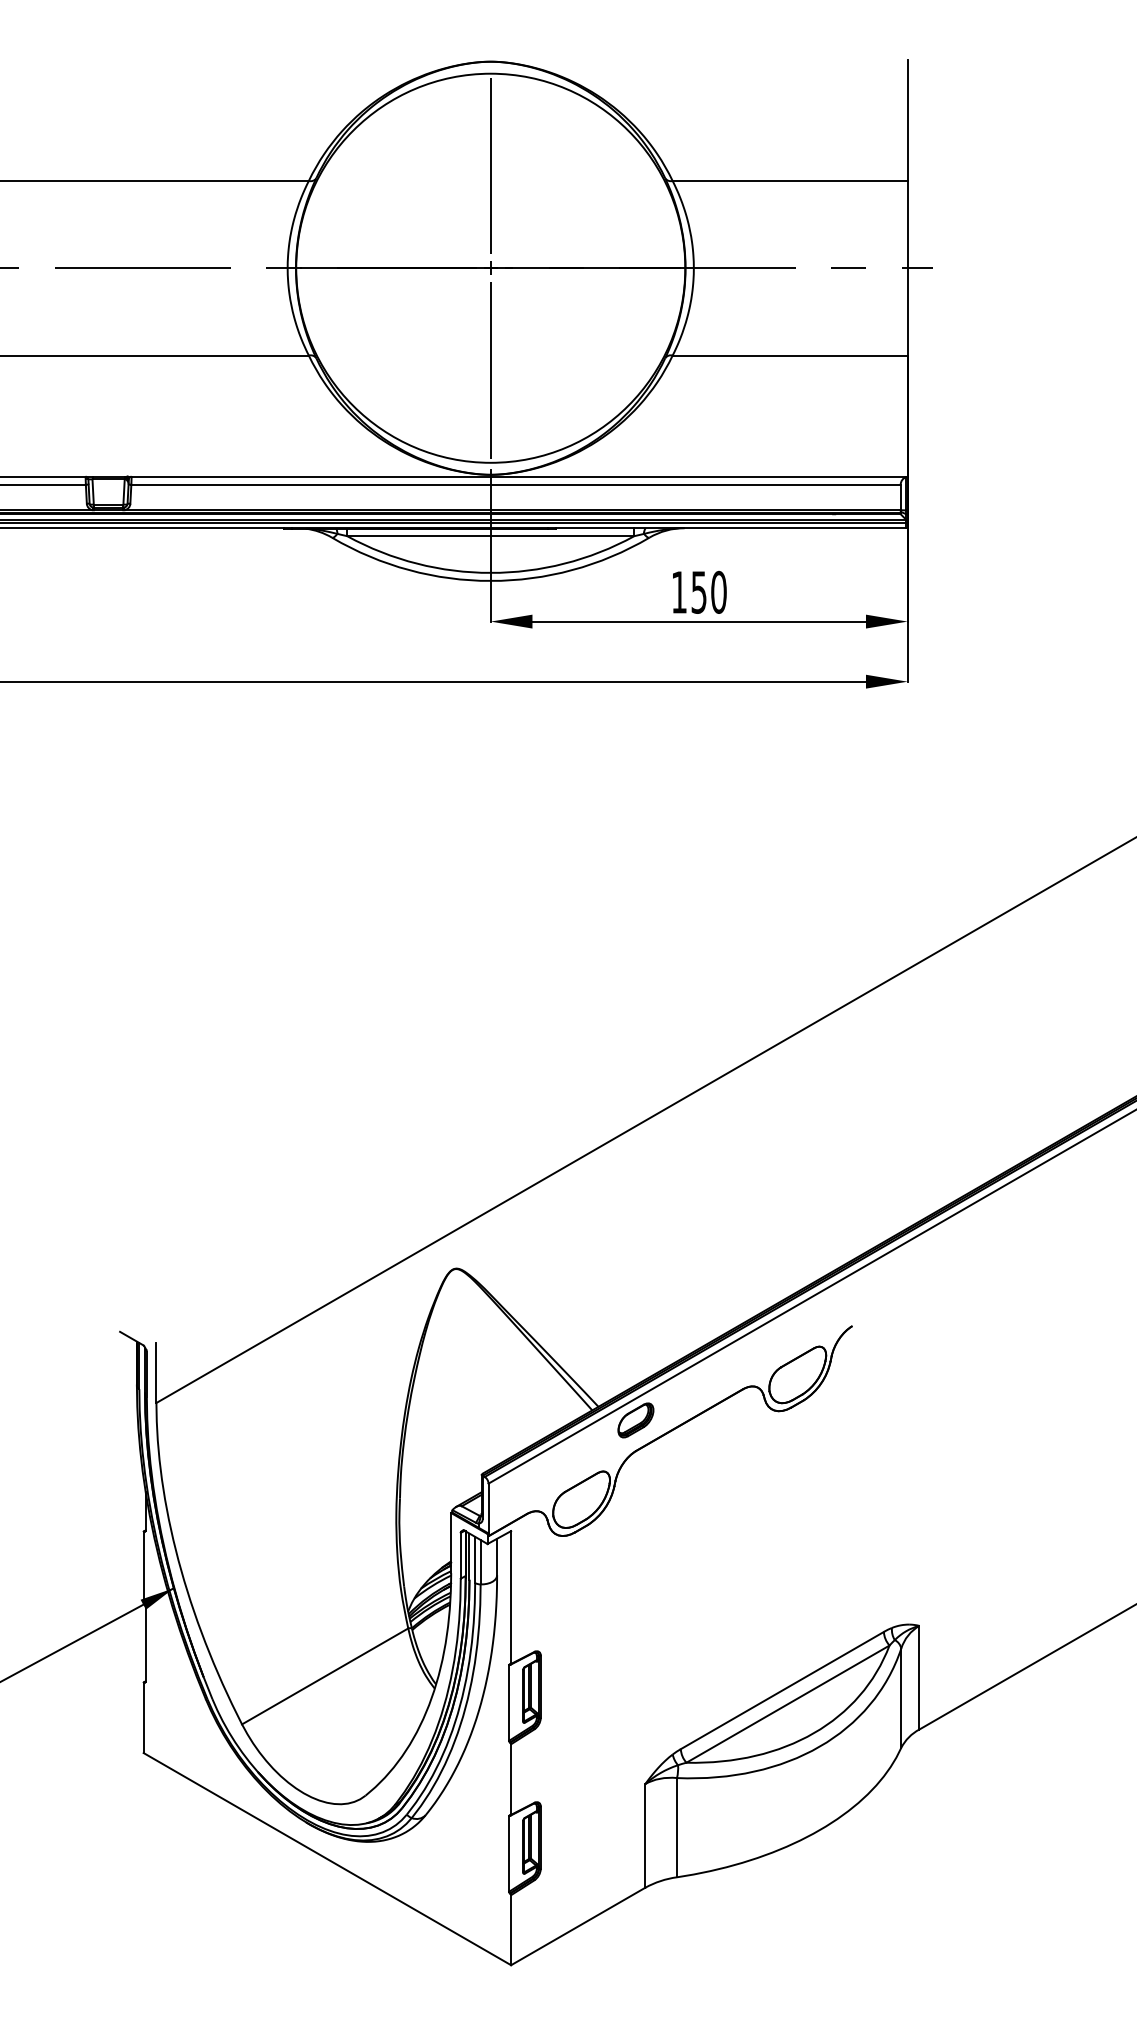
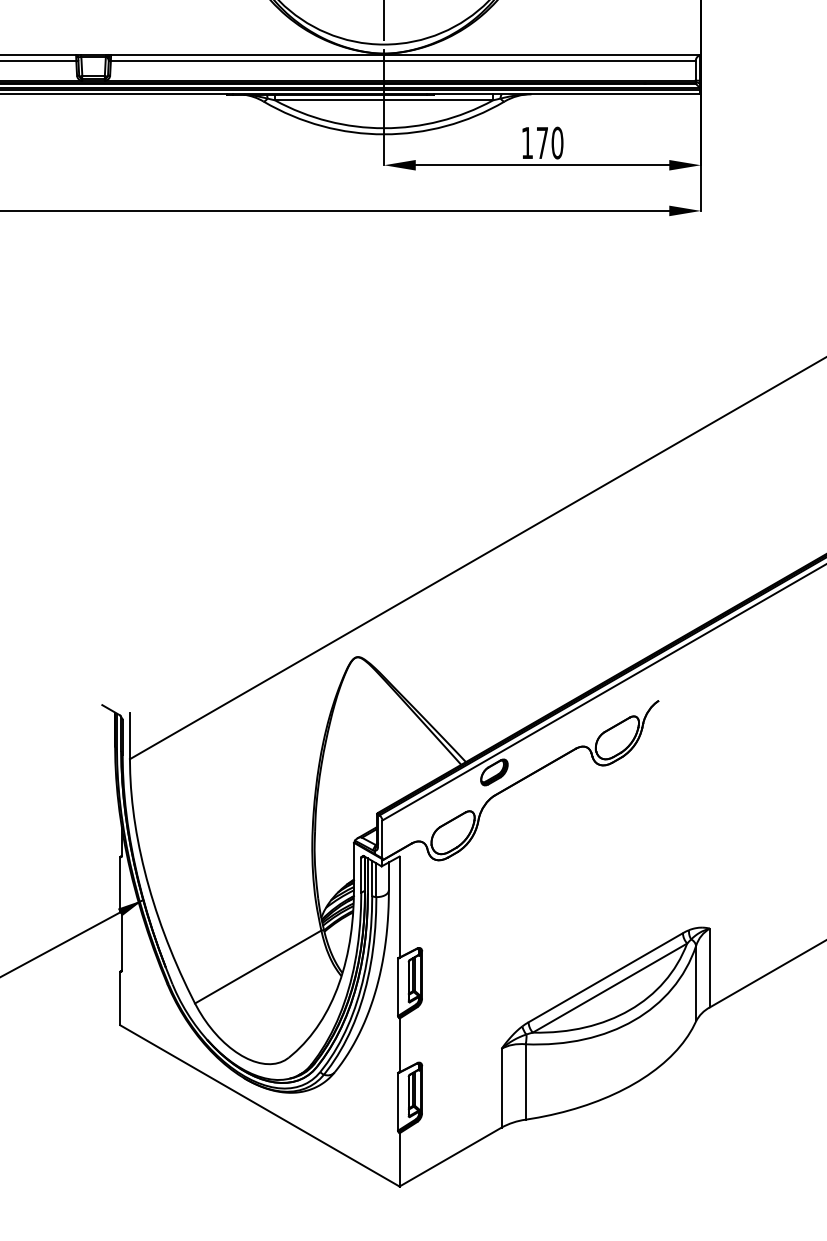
text: (698, 592) -> (541, 143), 150 -> 170

